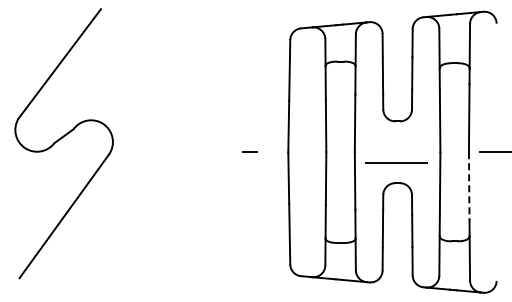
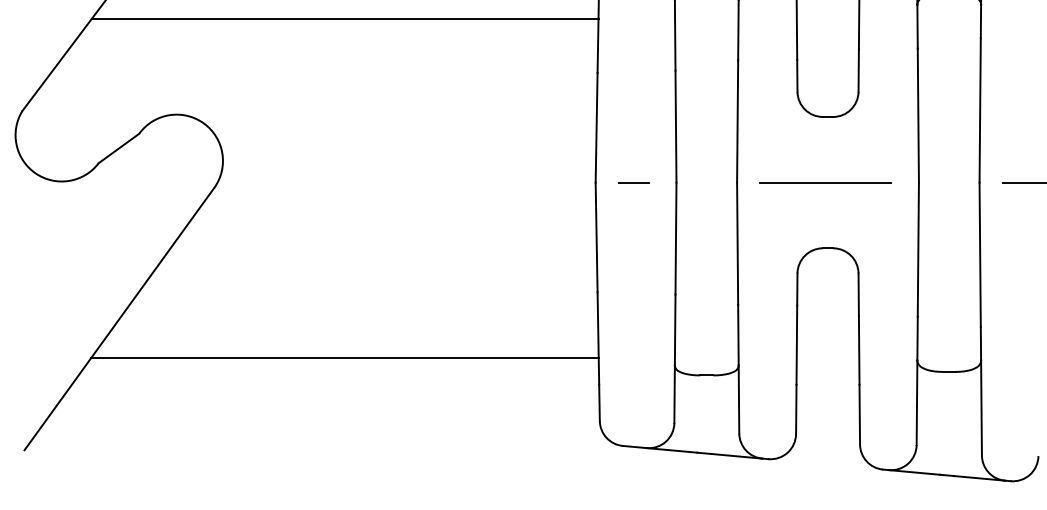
line: (170, 75) -> (345, 19), added
line: (249, 151) -> (632, 180), moved
line: (396, 162) -> (825, 180), moved
line: (469, 186) -> (980, 255), dashed -> solid
line: (170, 234) -> (345, 357), added

